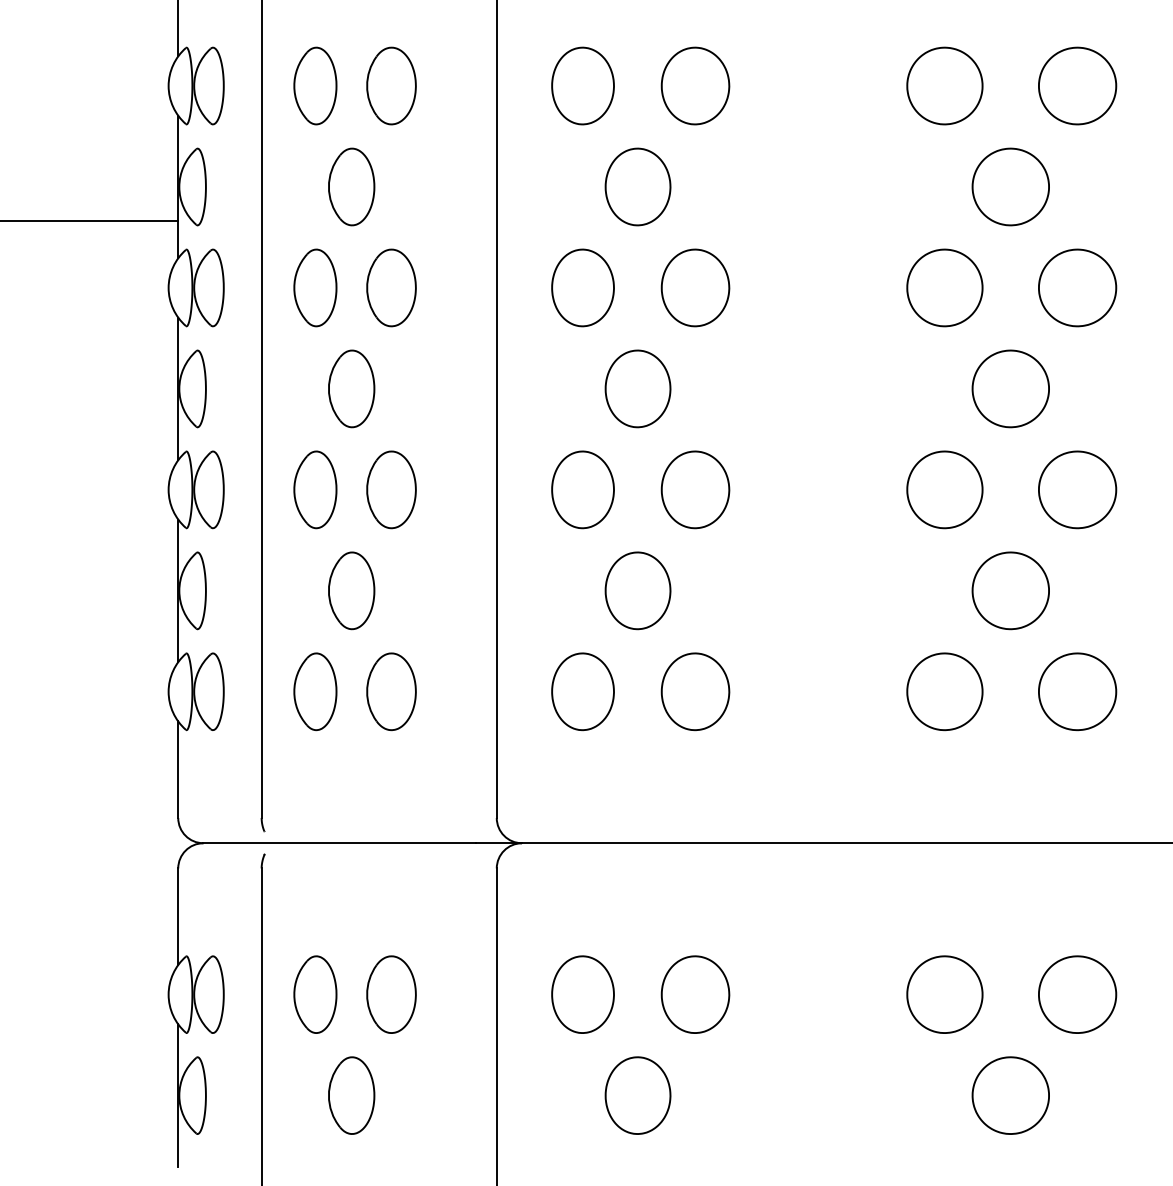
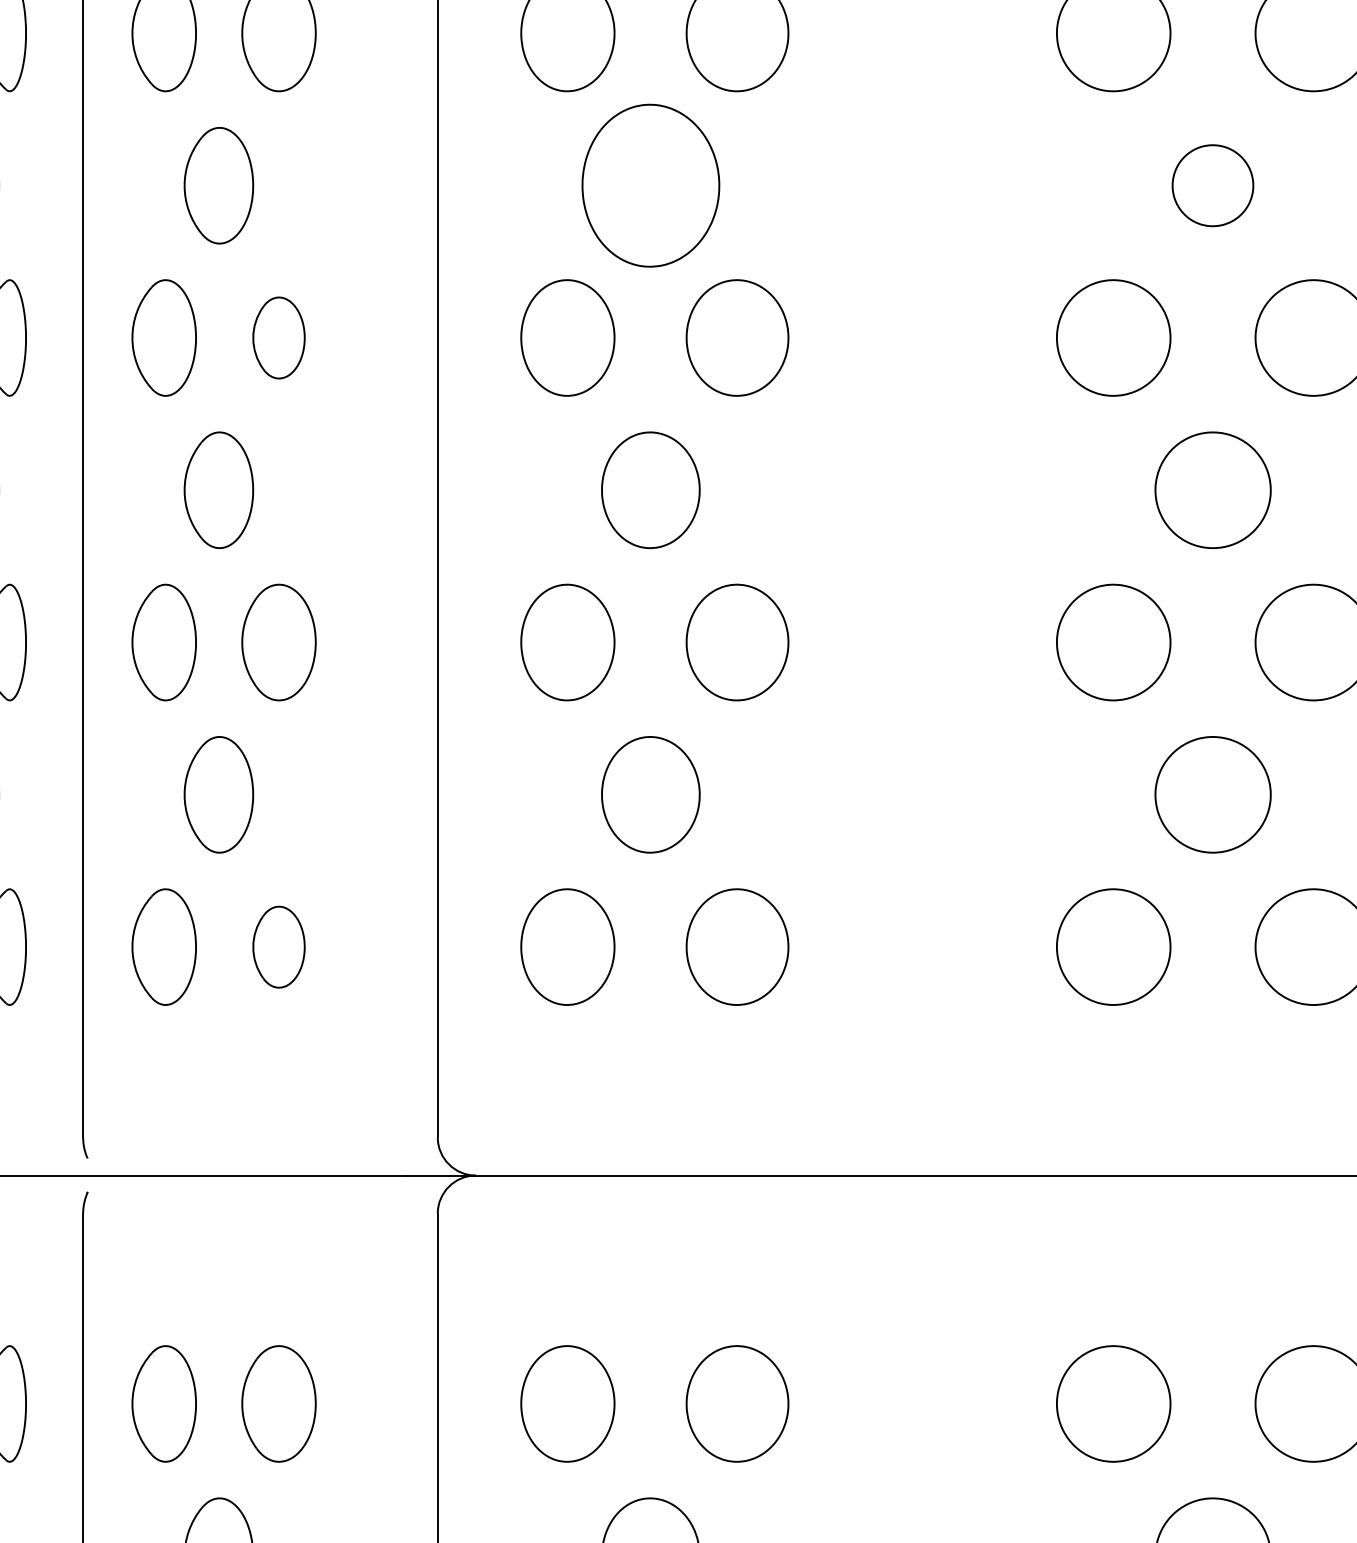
part: (637, 186) -> (650, 184), size x1.4
part: (1010, 186) -> (1212, 184), size x0.7
part: (391, 287) -> (278, 337), size x0.7
part: (391, 691) -> (278, 946), size x0.7

